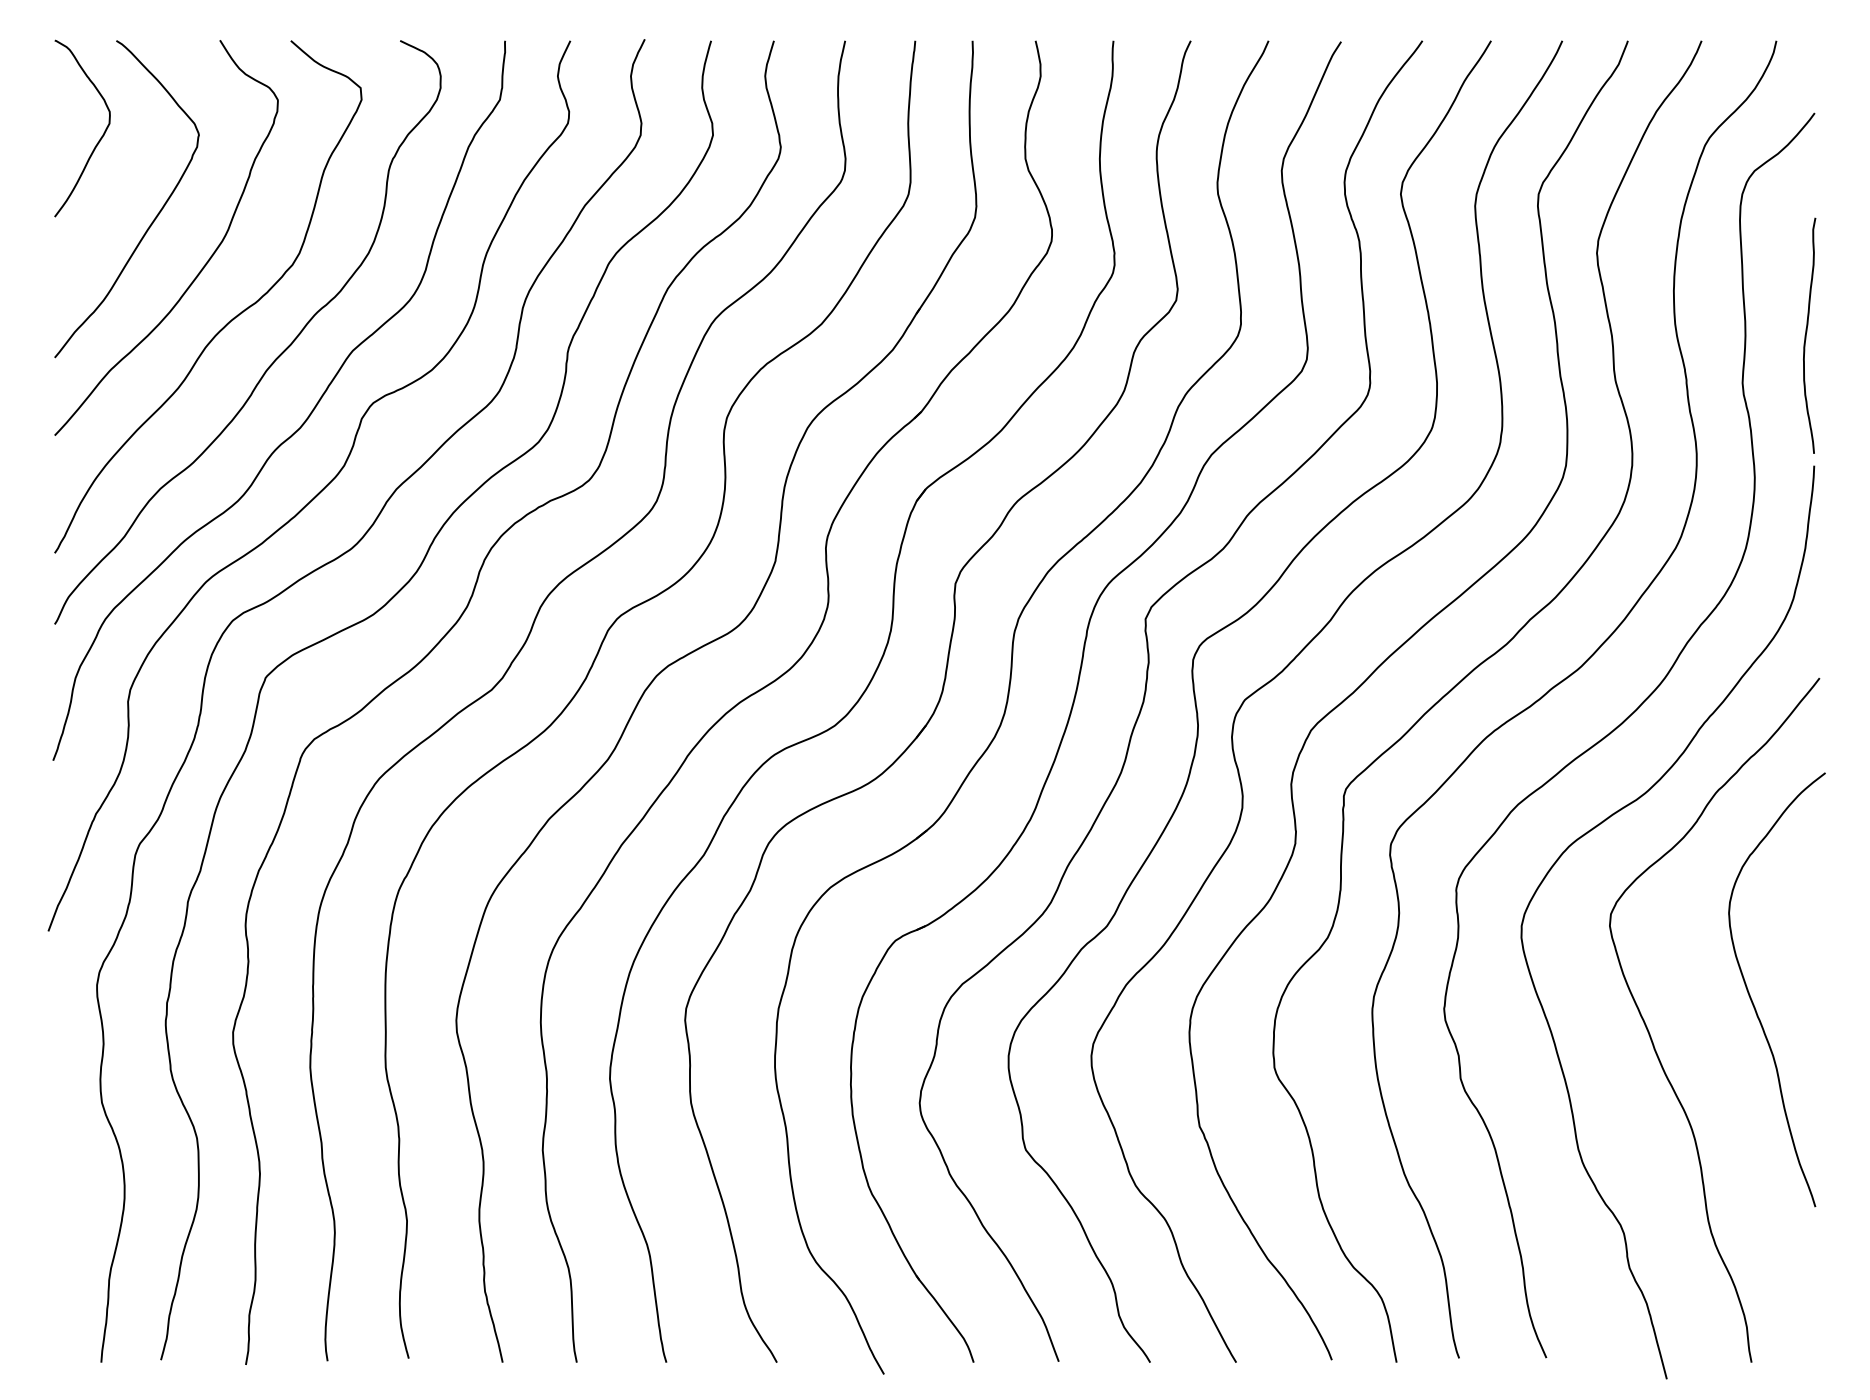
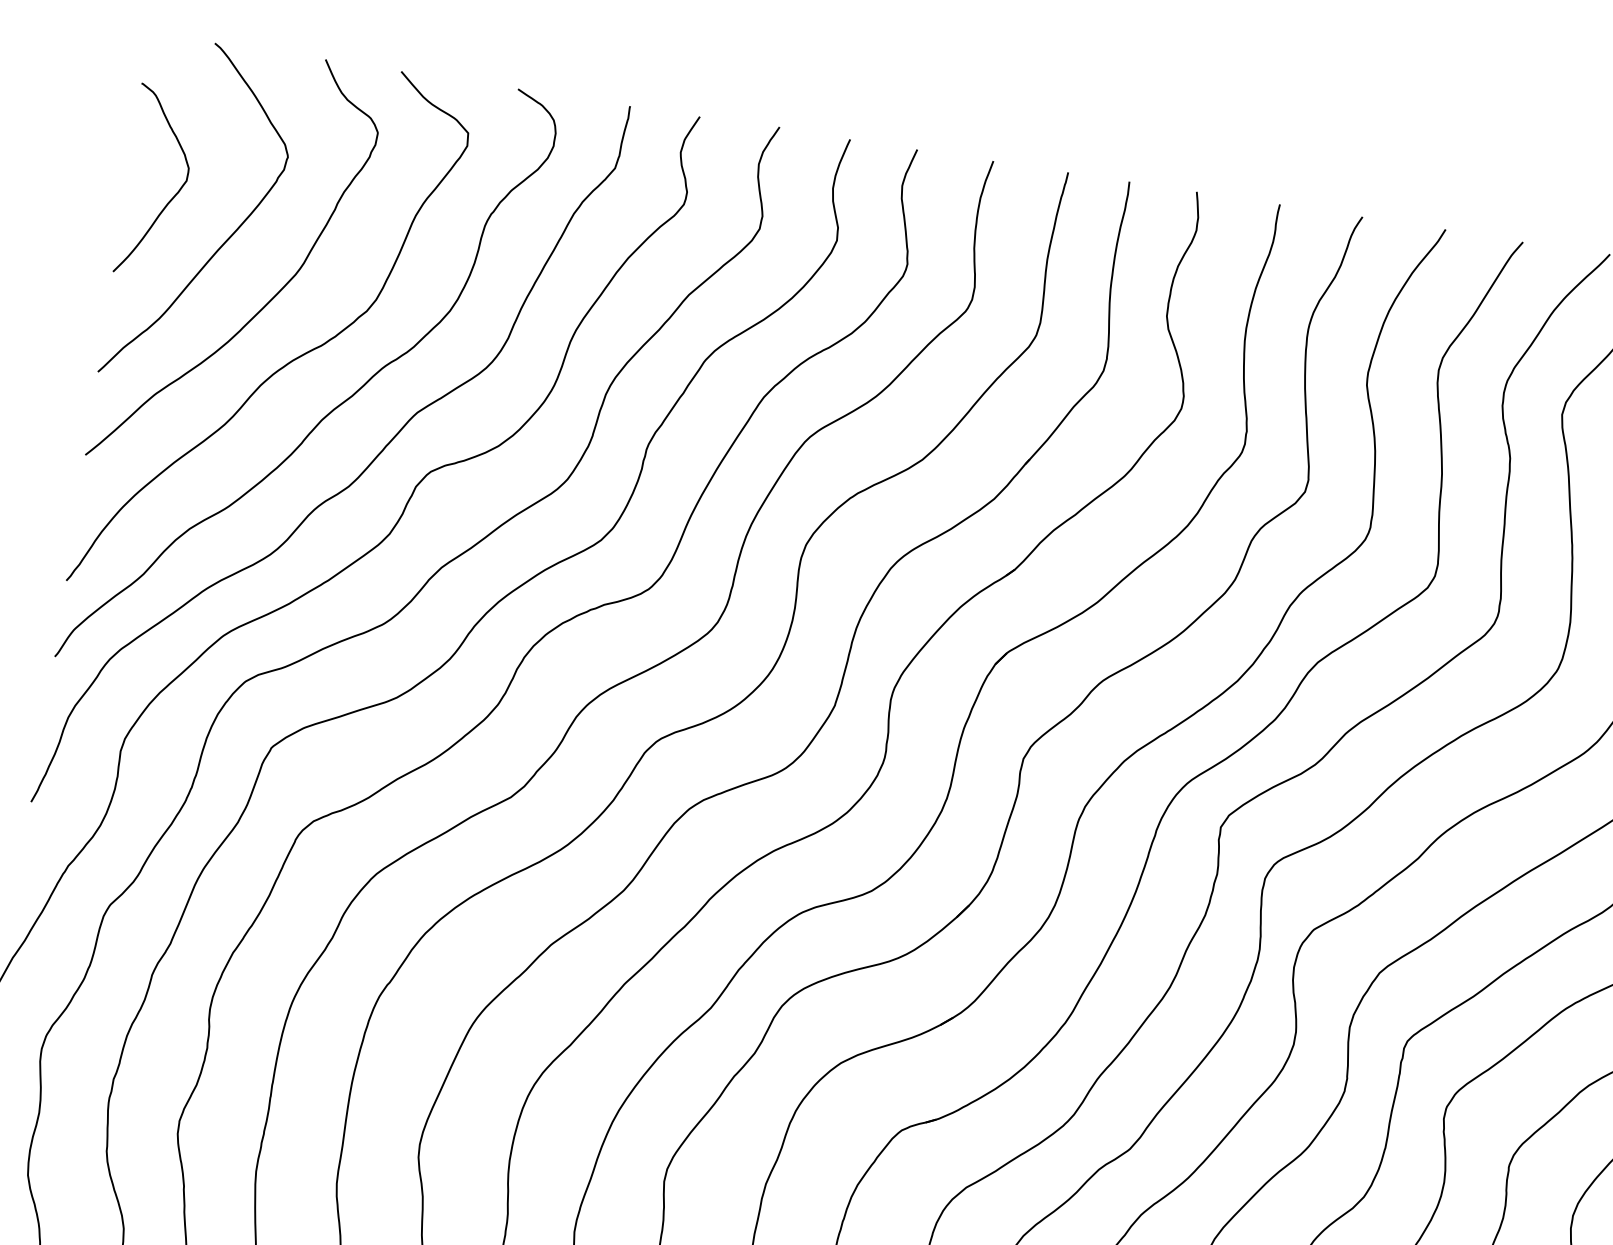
curve: (98, 140) -> (172, 197), moved

